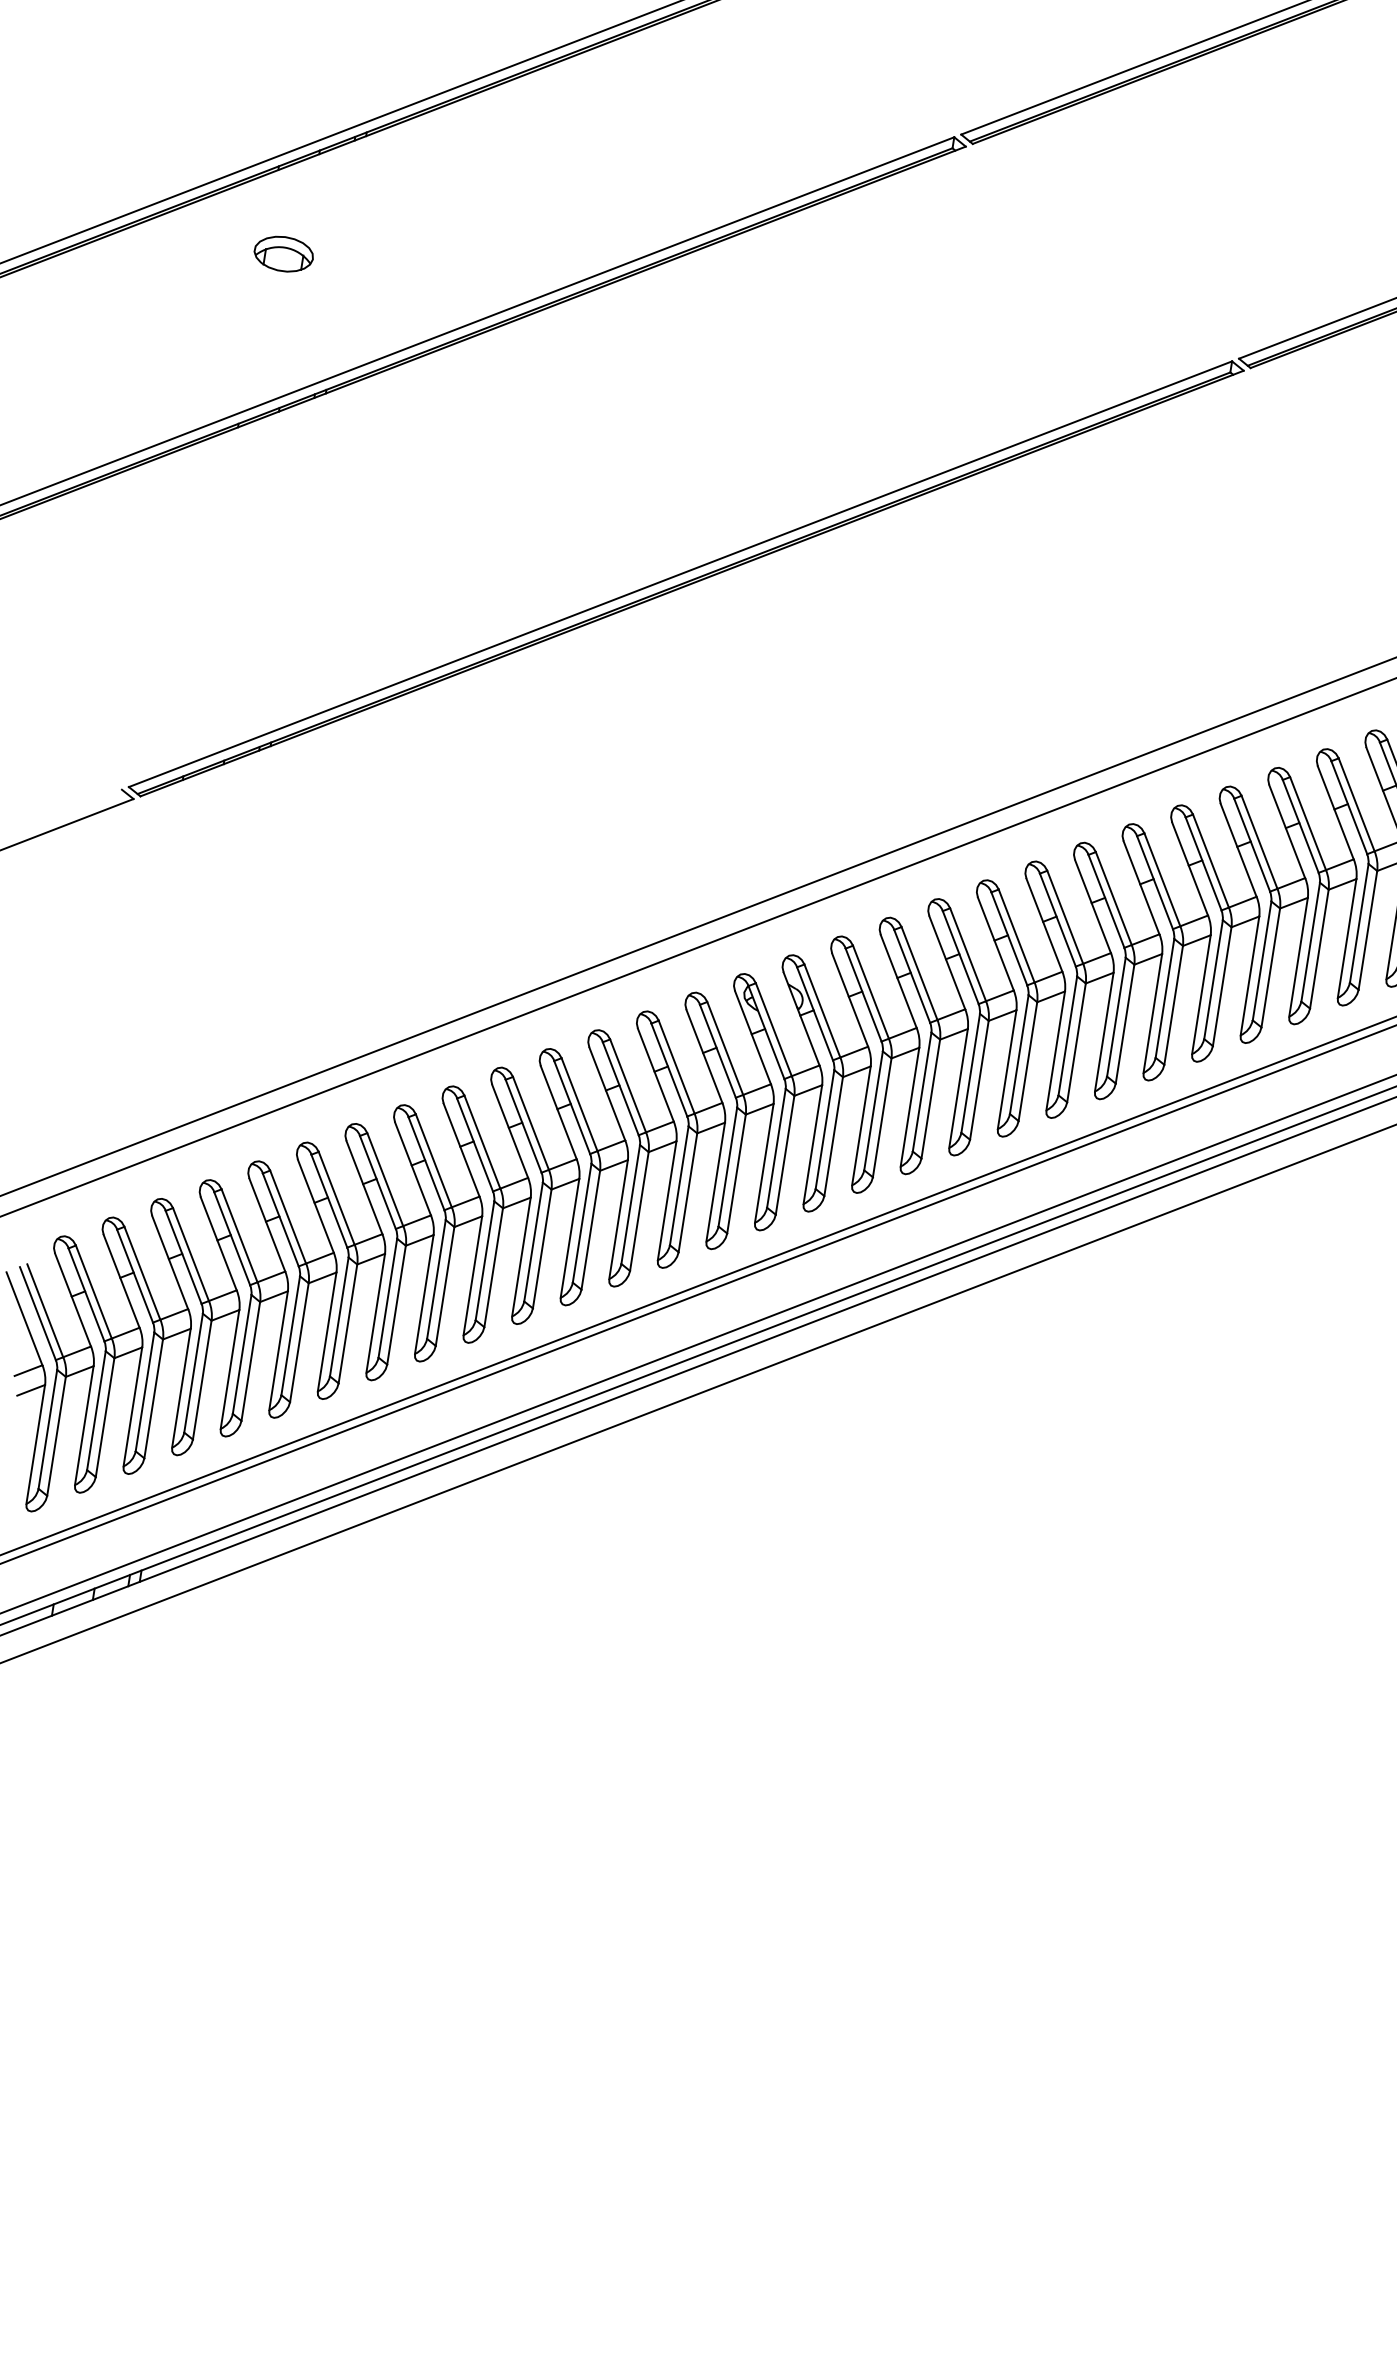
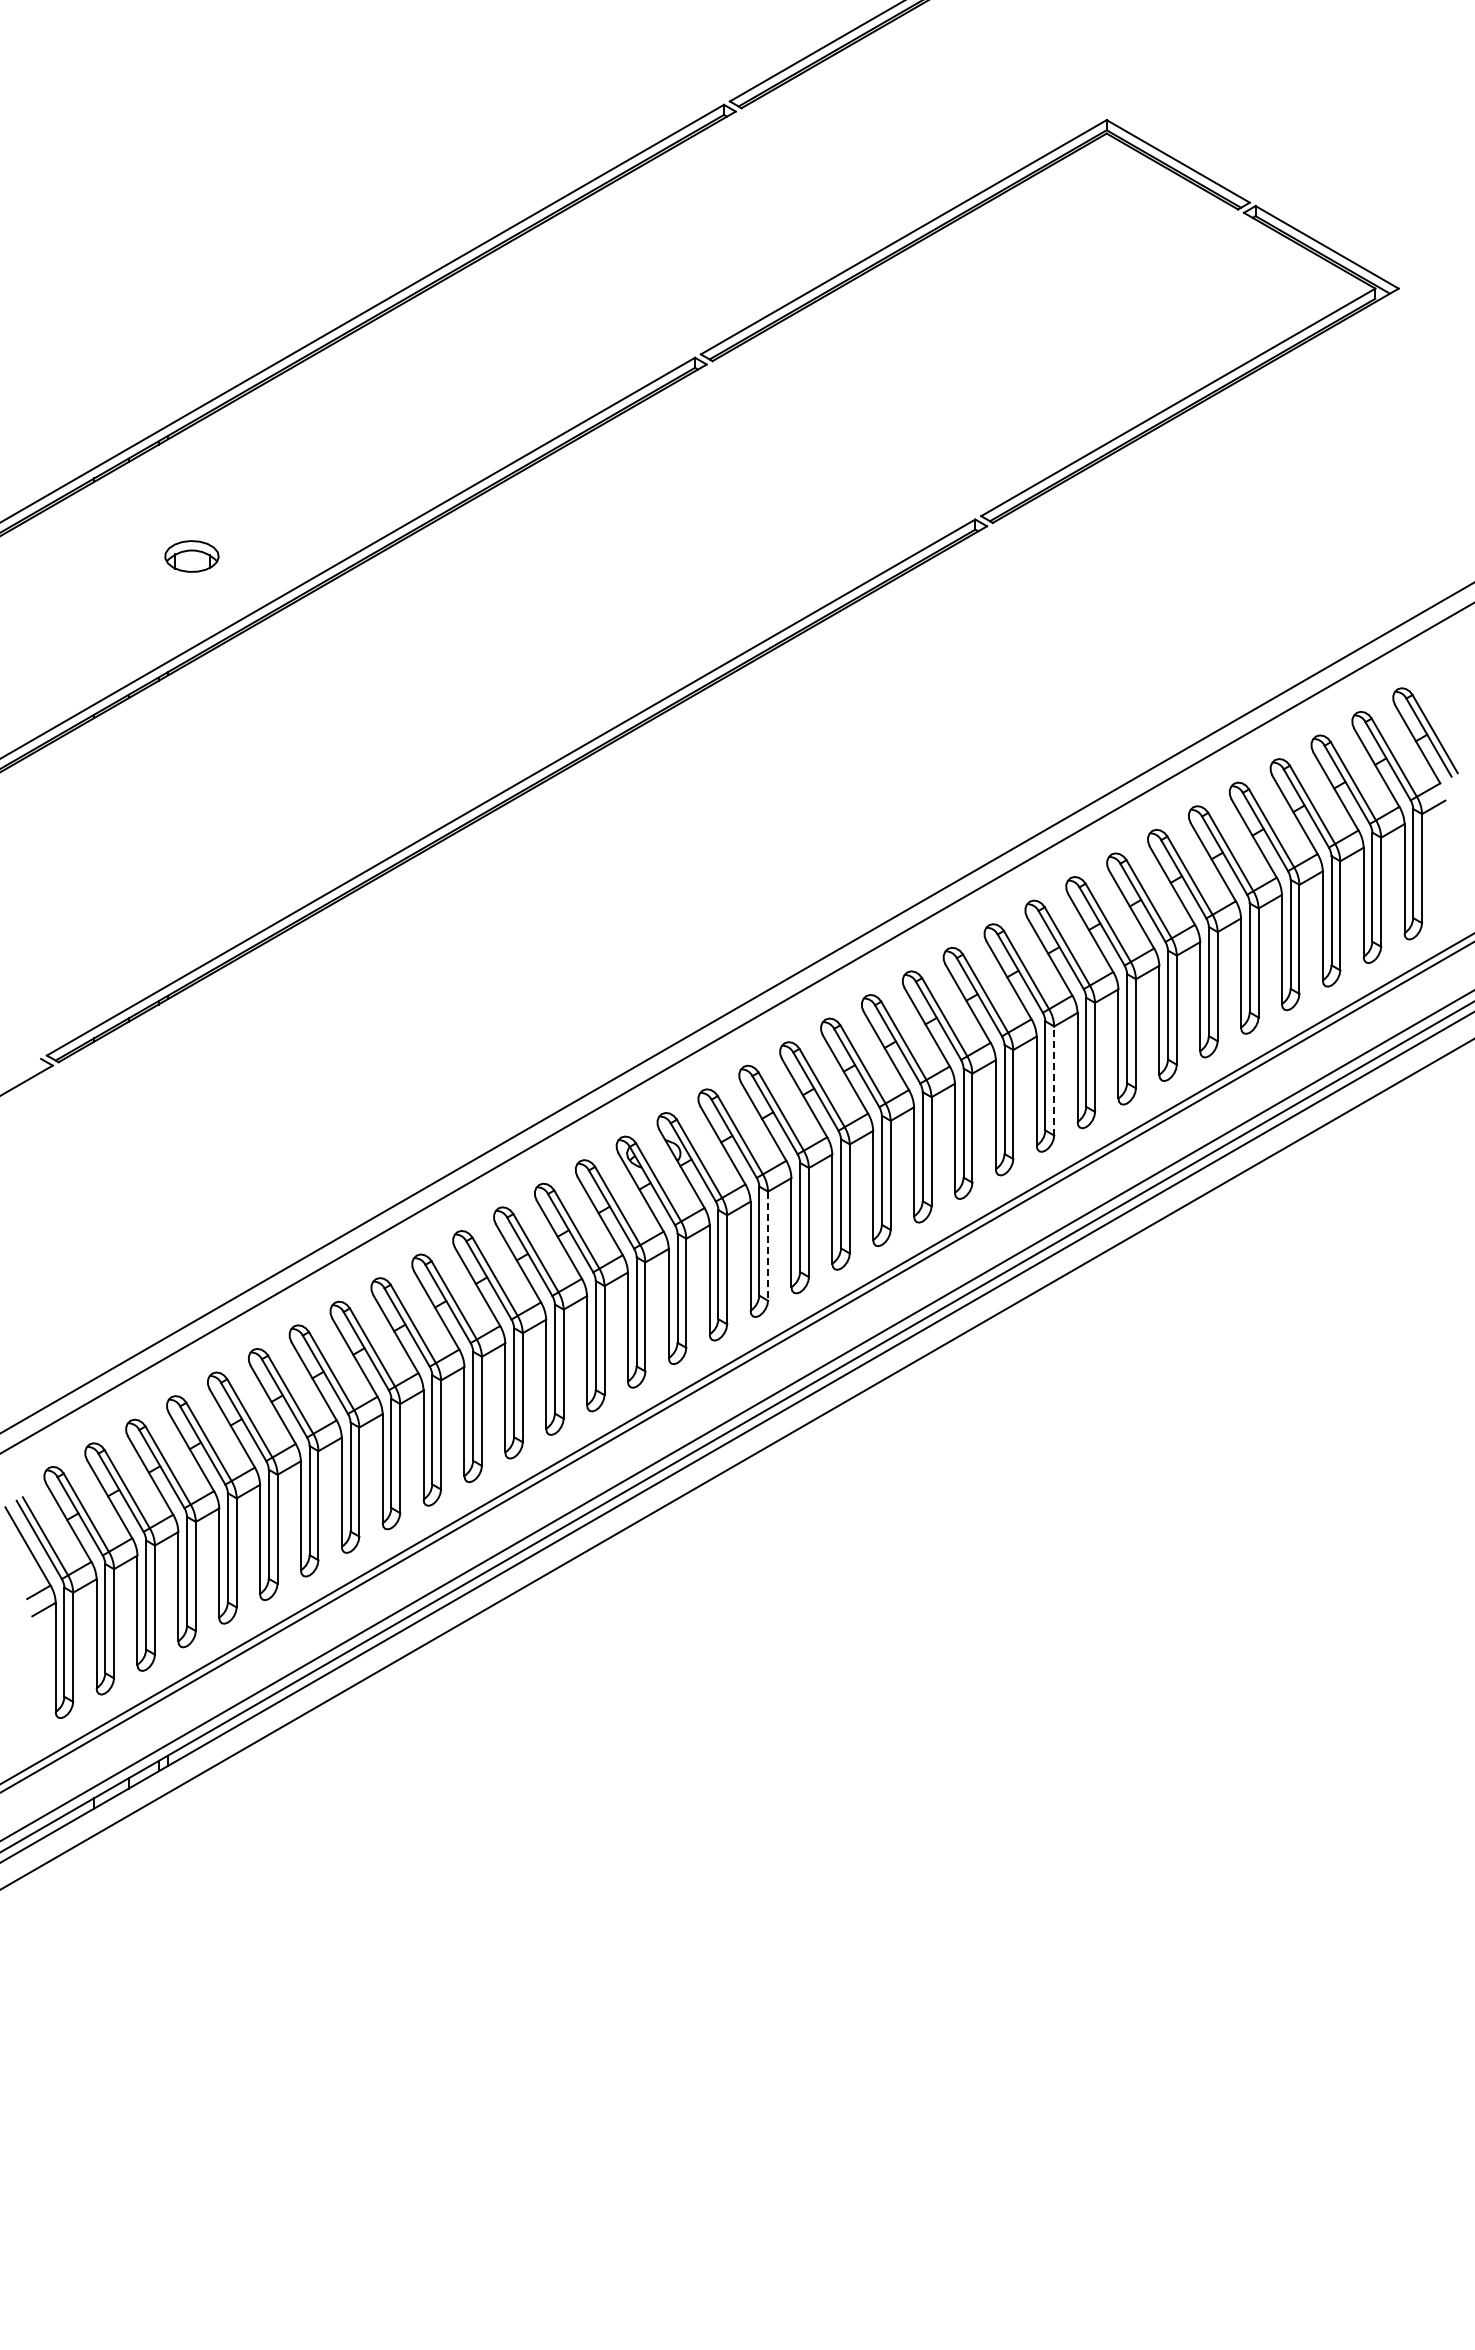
part: (283, 254) -> (191, 556), moved
line: (1222, 987) -> (1054, 1081), solid -> dashed
line: (882, 1118) -> (768, 1246), solid -> dashed

